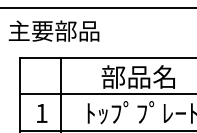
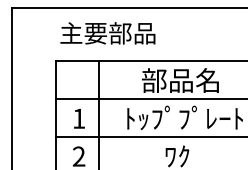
text: (53, 31) -> (107, 33), moved

